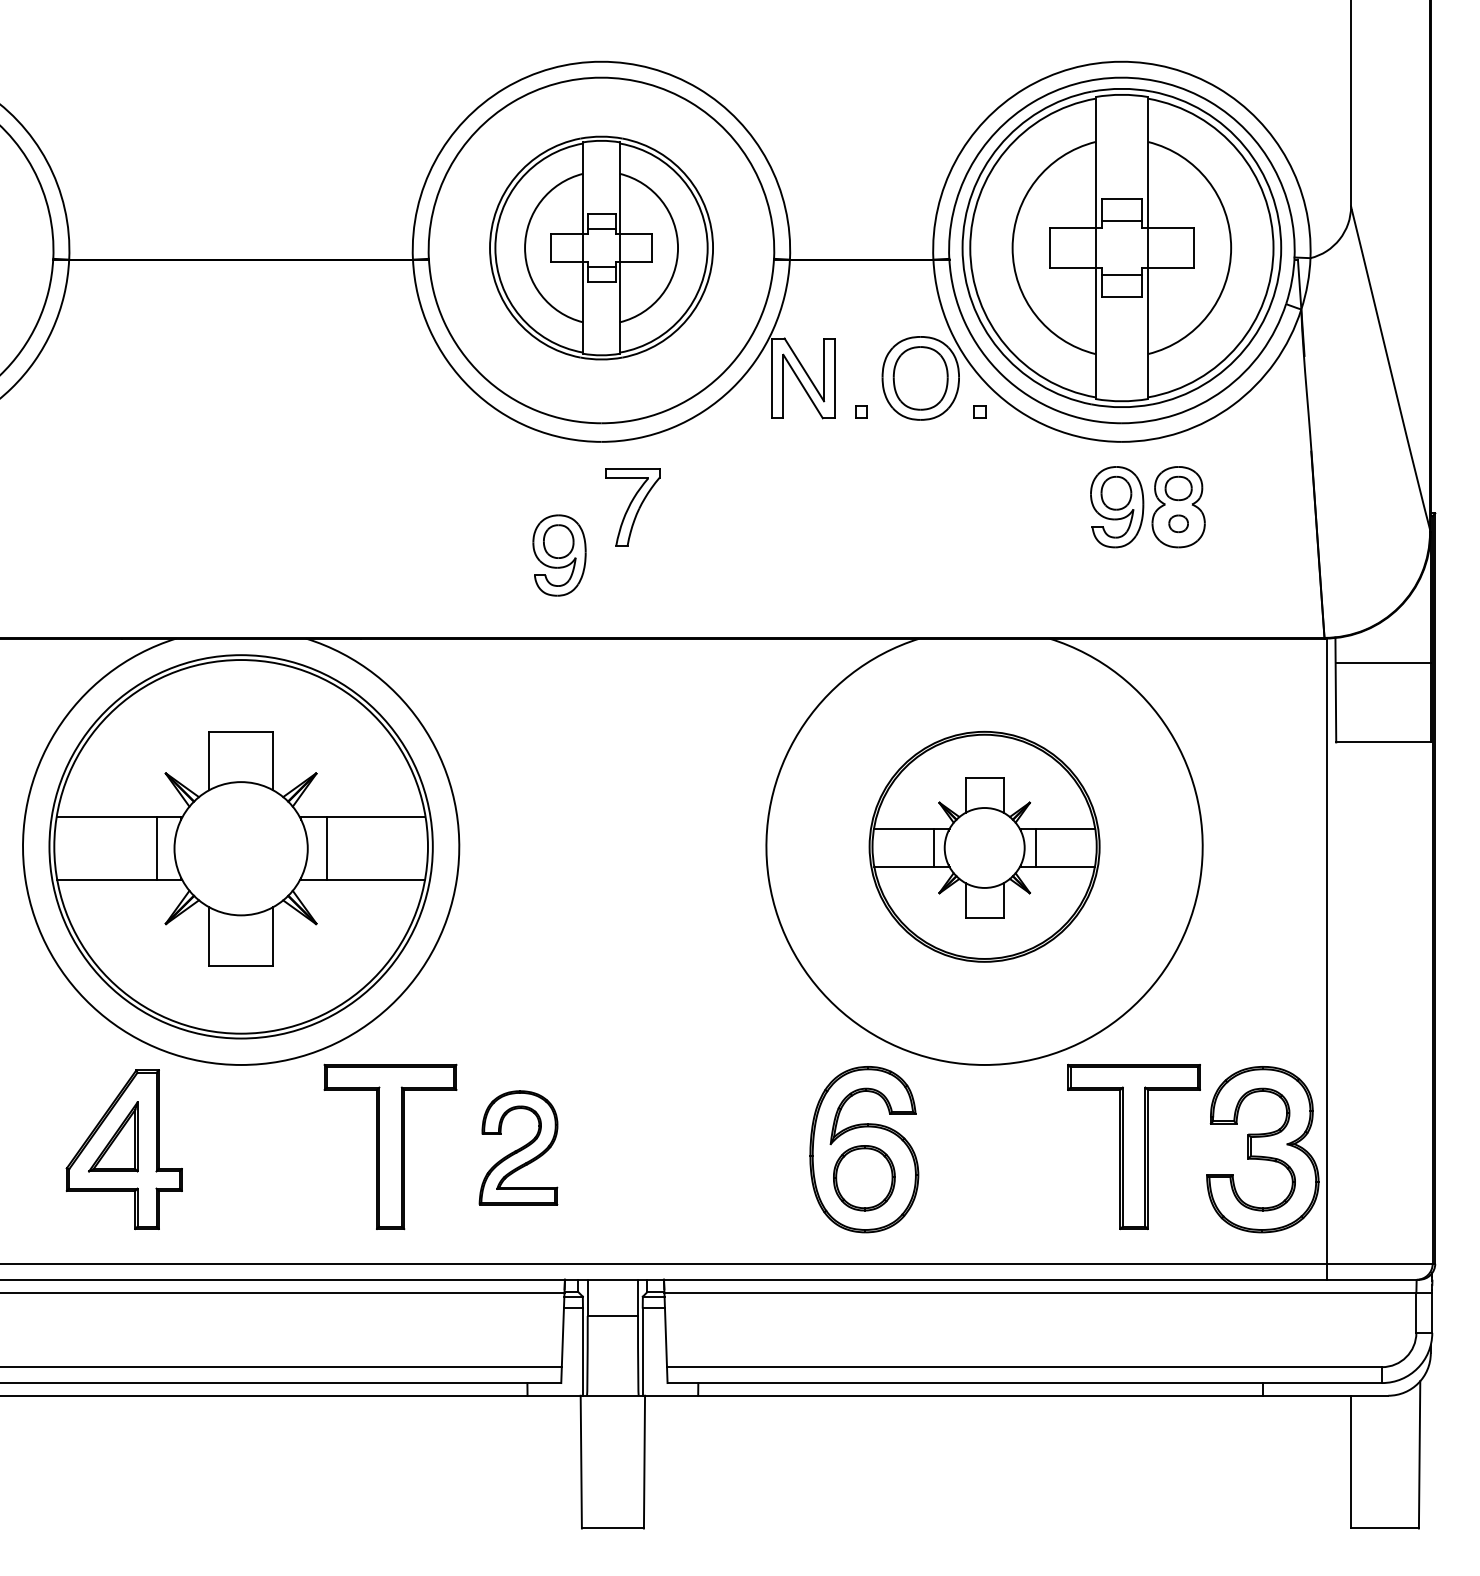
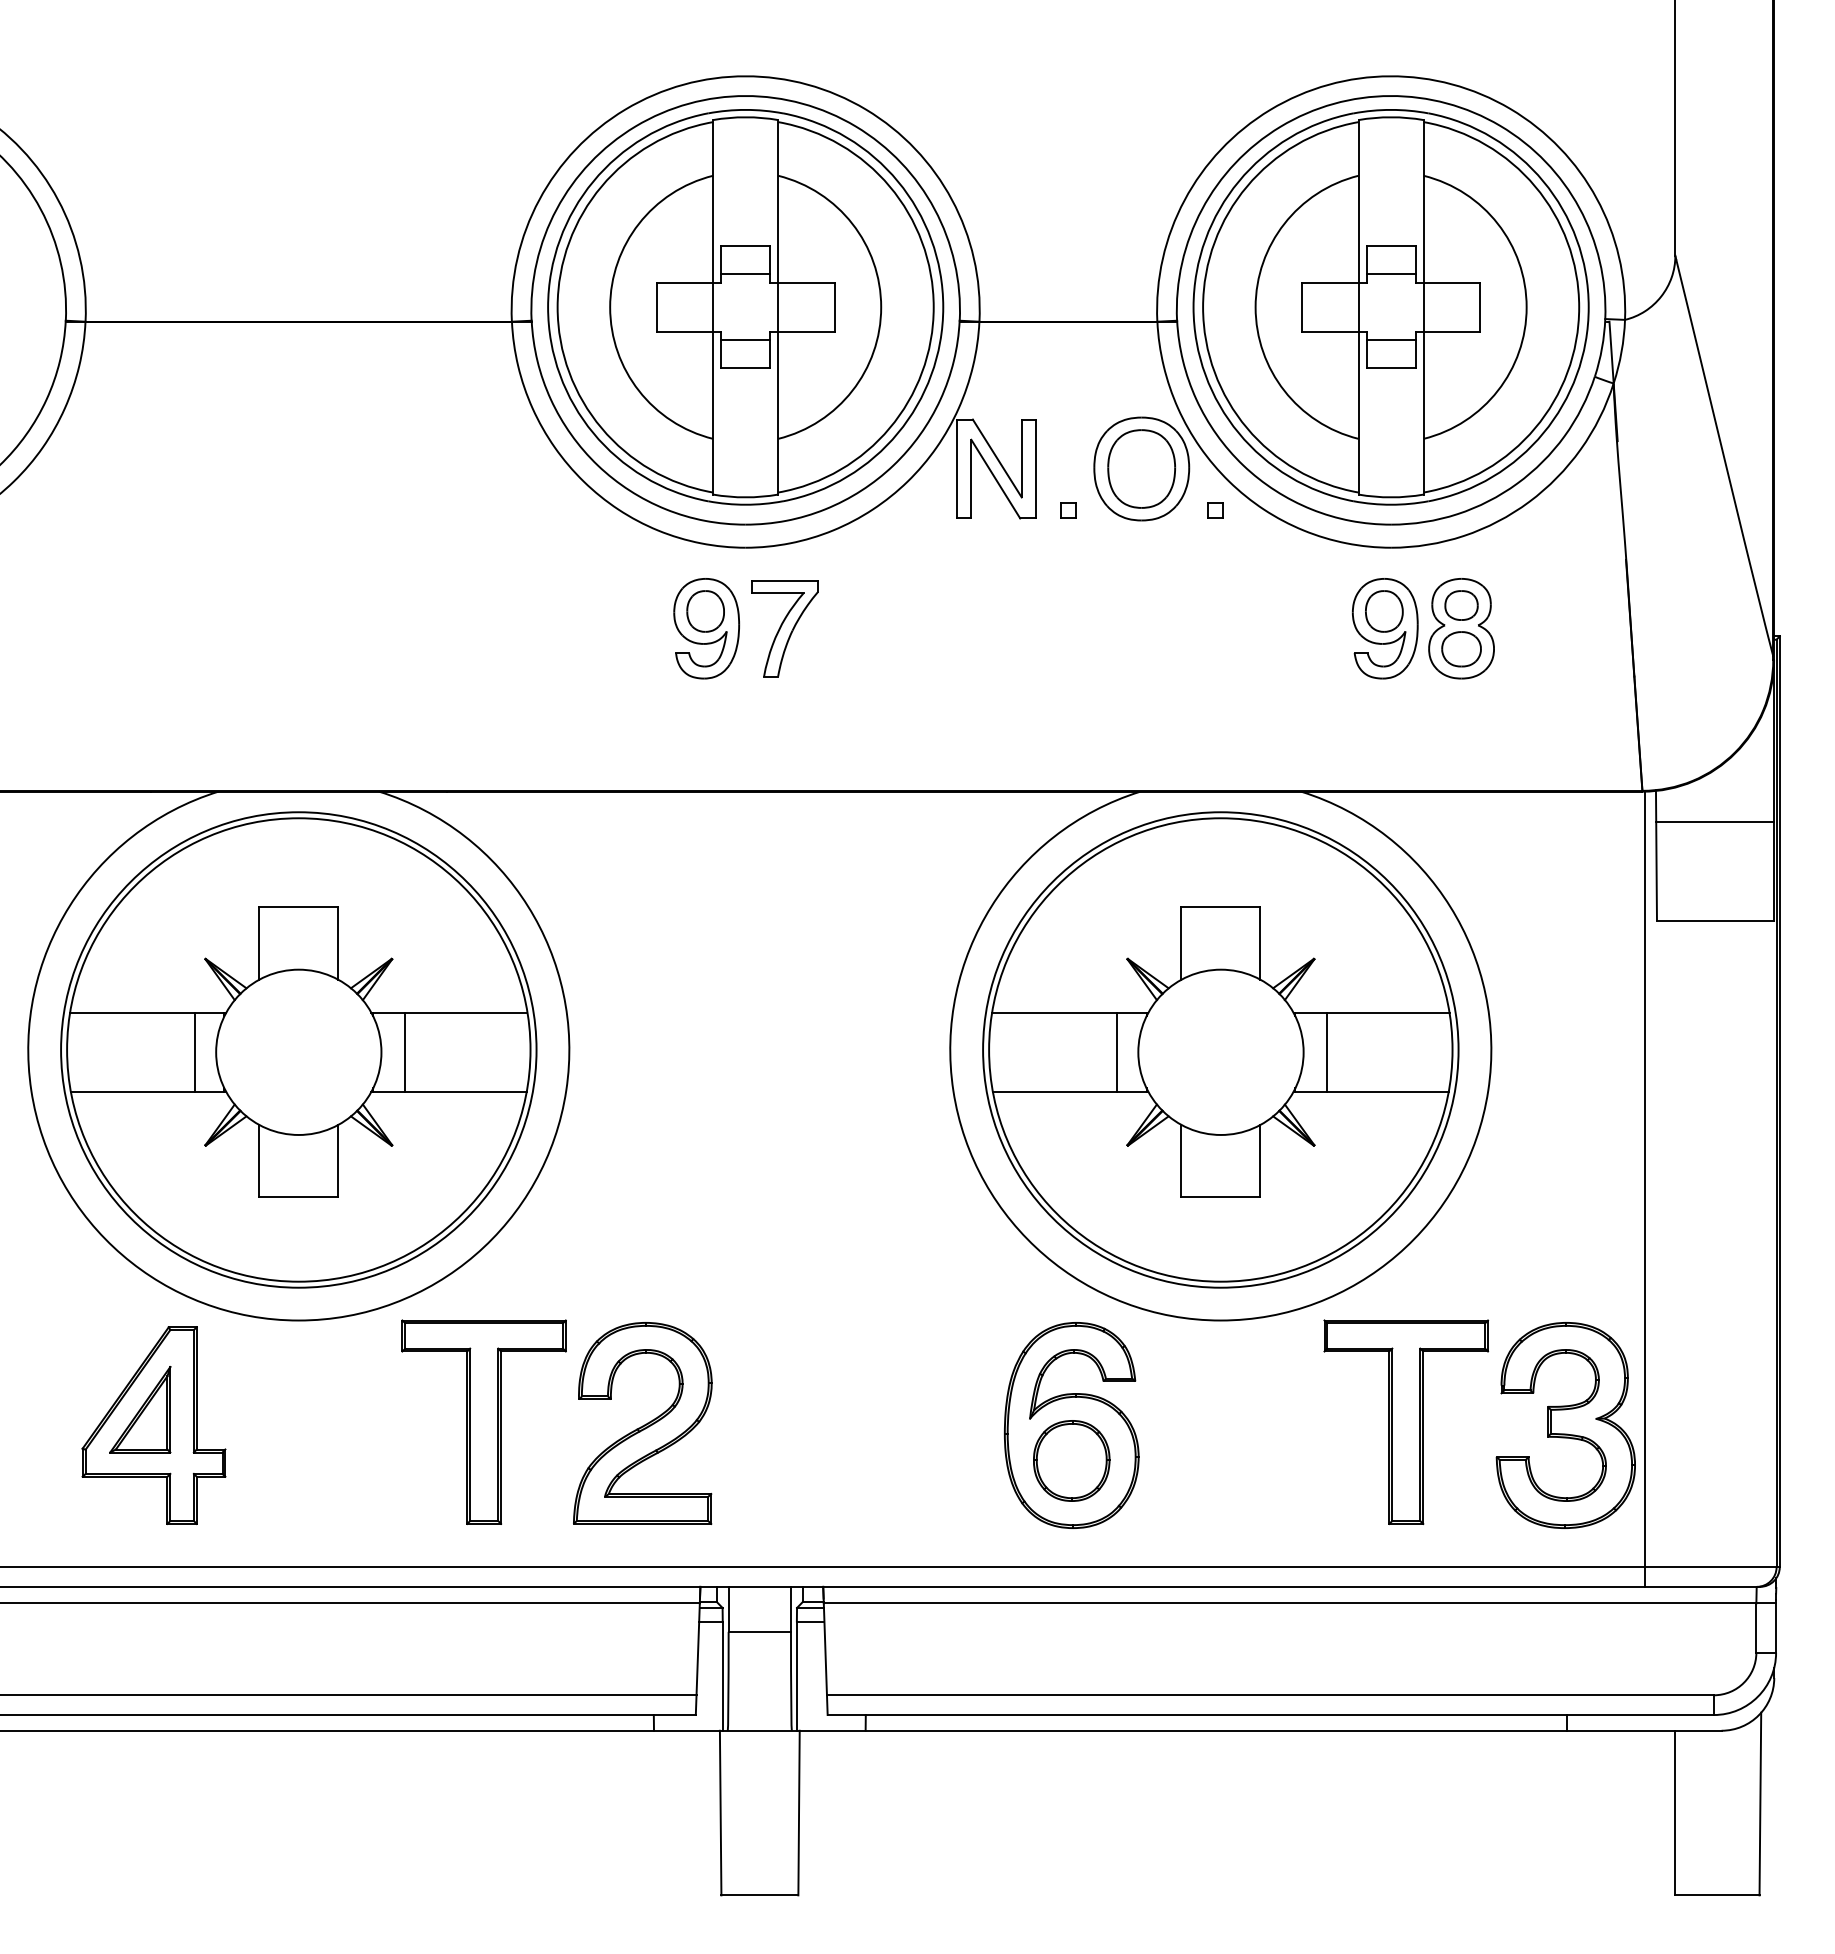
part: (601, 248) -> (745, 307), size x1.43
part: (1178, 523) -> (1461, 649), size x1.67
part: (559, 555) -> (706, 628), moved
part: (984, 846) -> (1220, 1049), size x1.67
part: (518, 1148) -> (642, 1423), size x1.43

